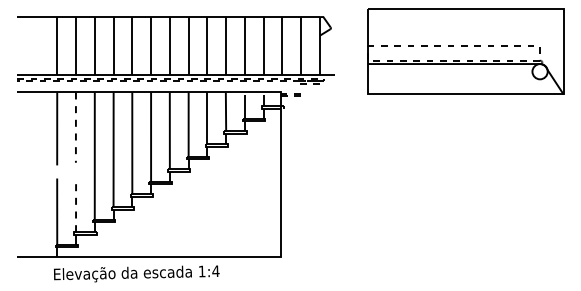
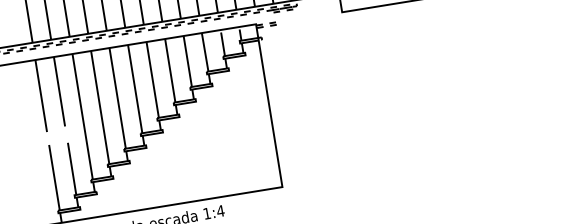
line: (75, 128) -> (59, 92), dashed -> solid
line: (76, 205) -> (72, 168), dashed -> solid

